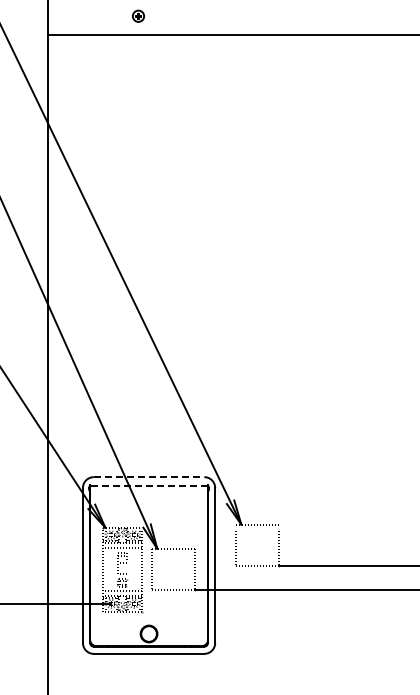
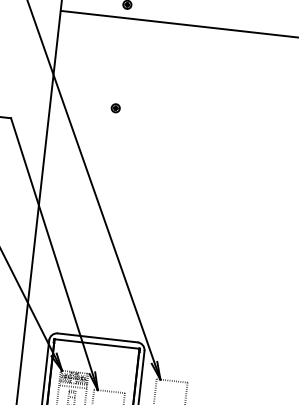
part: (138, 159) -> (115, 108), added
line: (149, 477) -> (98, 338), dashed -> solid
line: (149, 485) -> (97, 343), dashed -> solid

